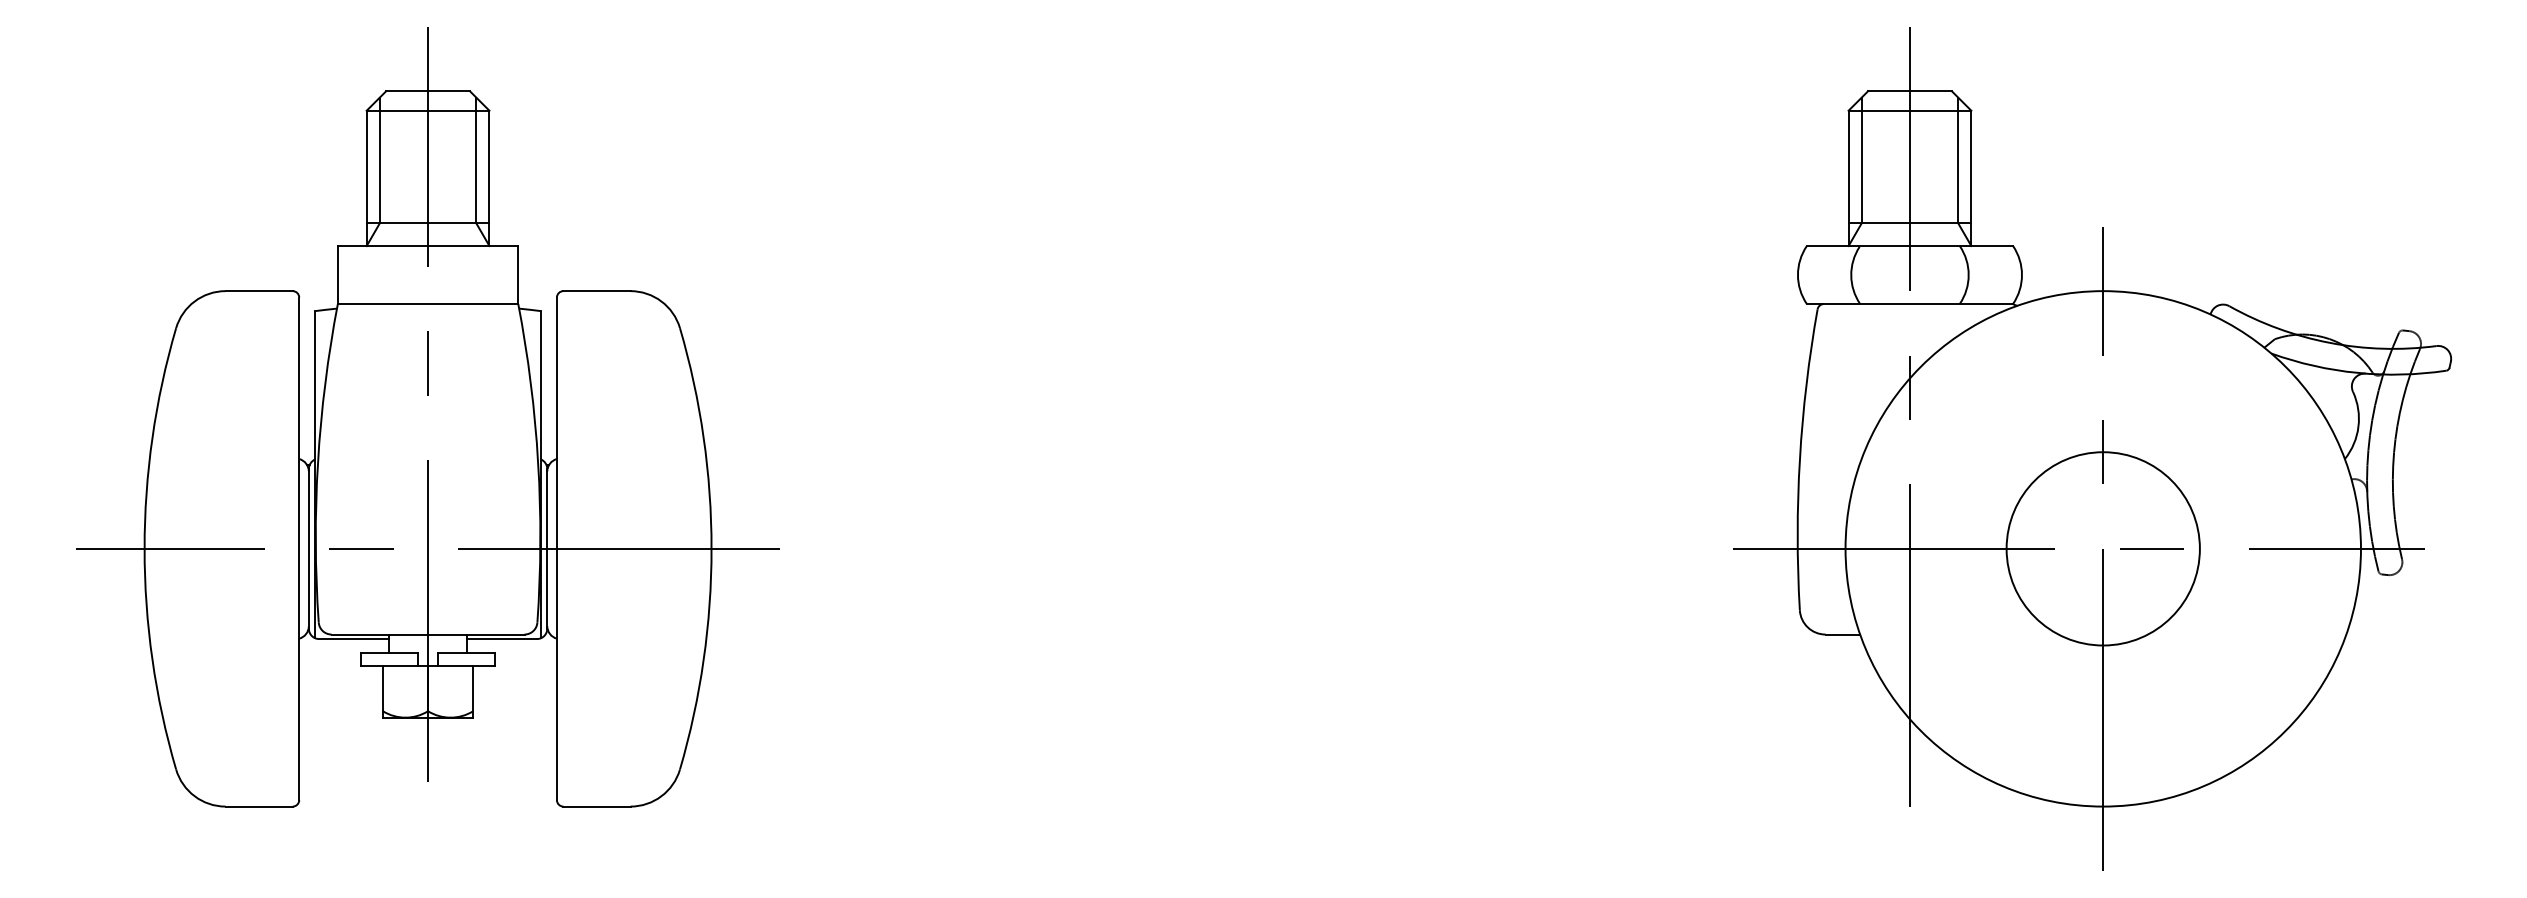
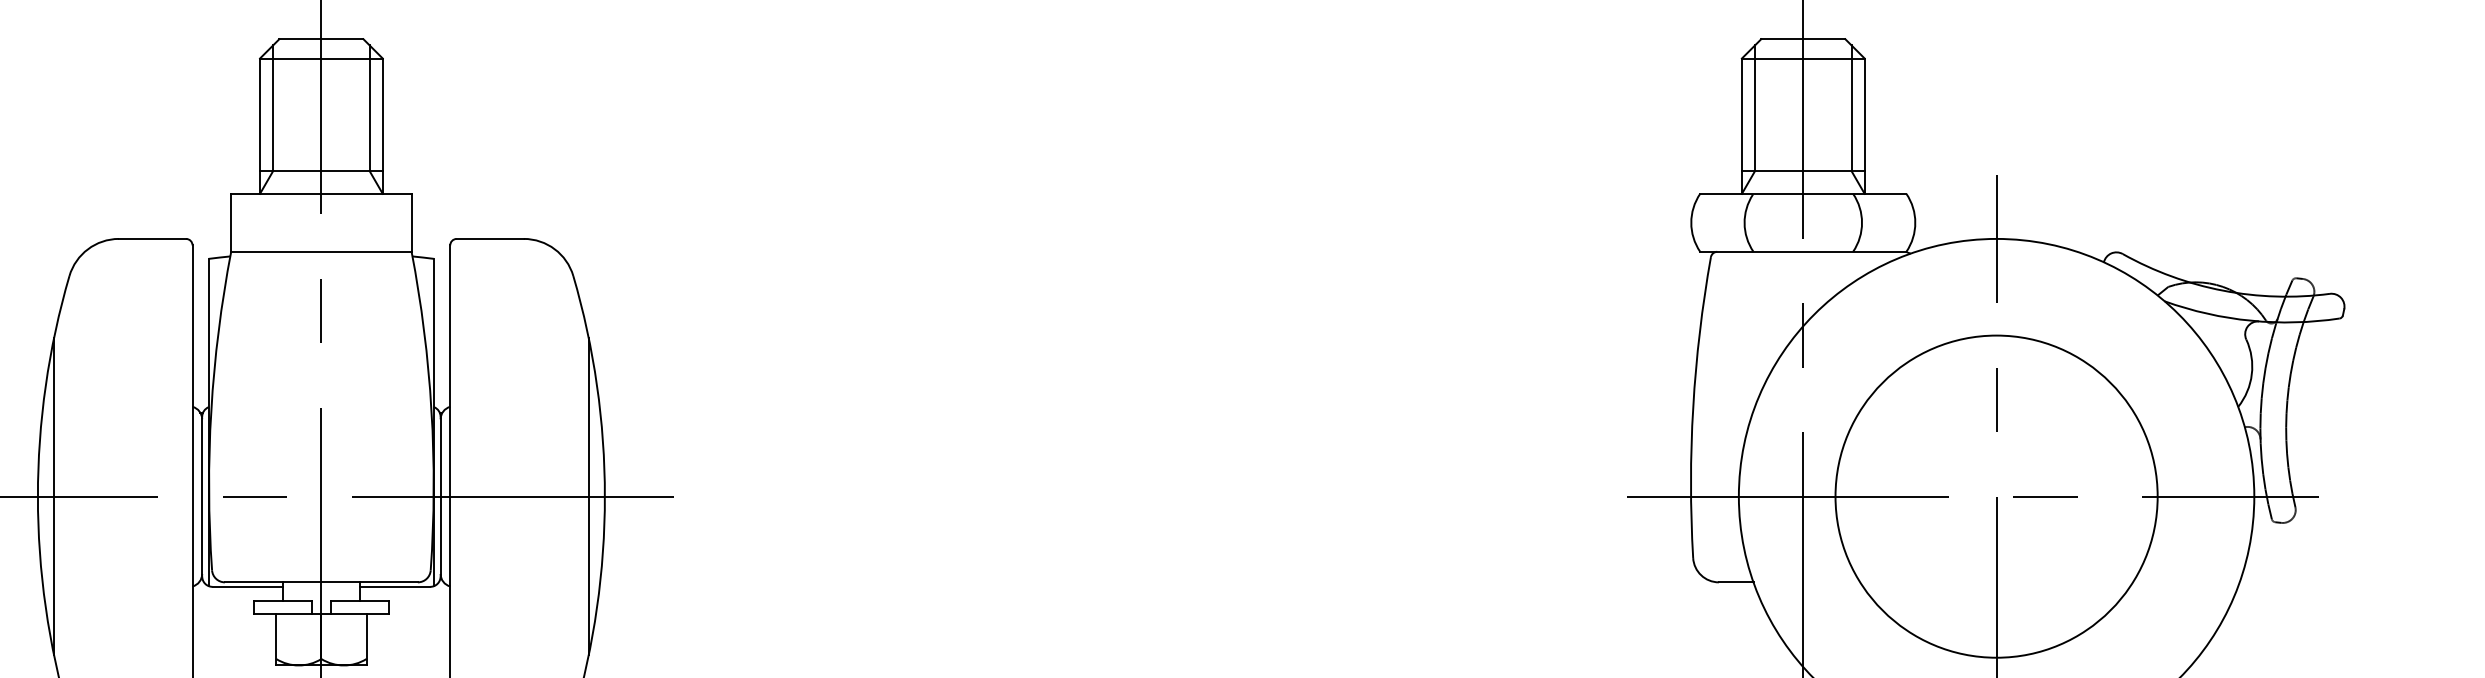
line: (160, 548) -> (53, 496), added
line: (695, 548) -> (588, 496), added
circle: (2103, 548) -> (1996, 496), size x1.67

